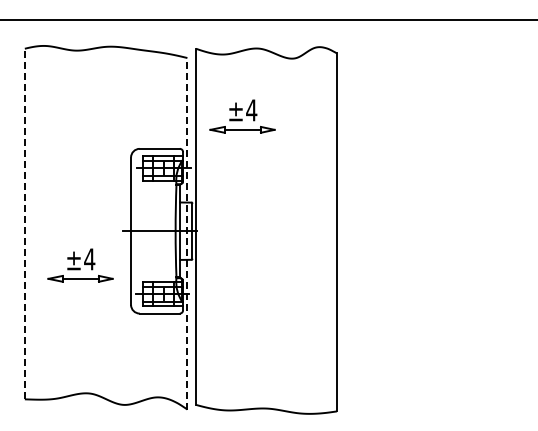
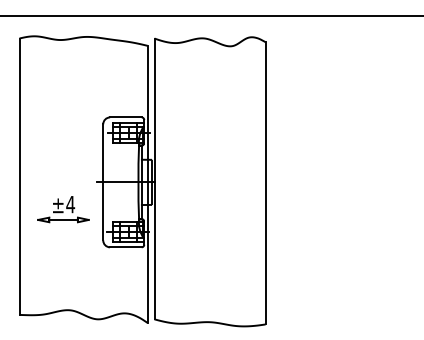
part: (242, 116) -> (191, 91), removed
line: (24, 223) -> (19, 176), dashed -> solid
line: (187, 233) -> (147, 184), dashed -> solid

